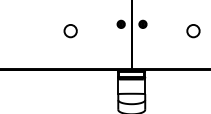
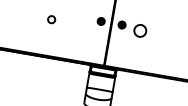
circle: (70, 31) -> (51, 19), size x0.6
circle: (193, 31) -> (140, 31), moved

